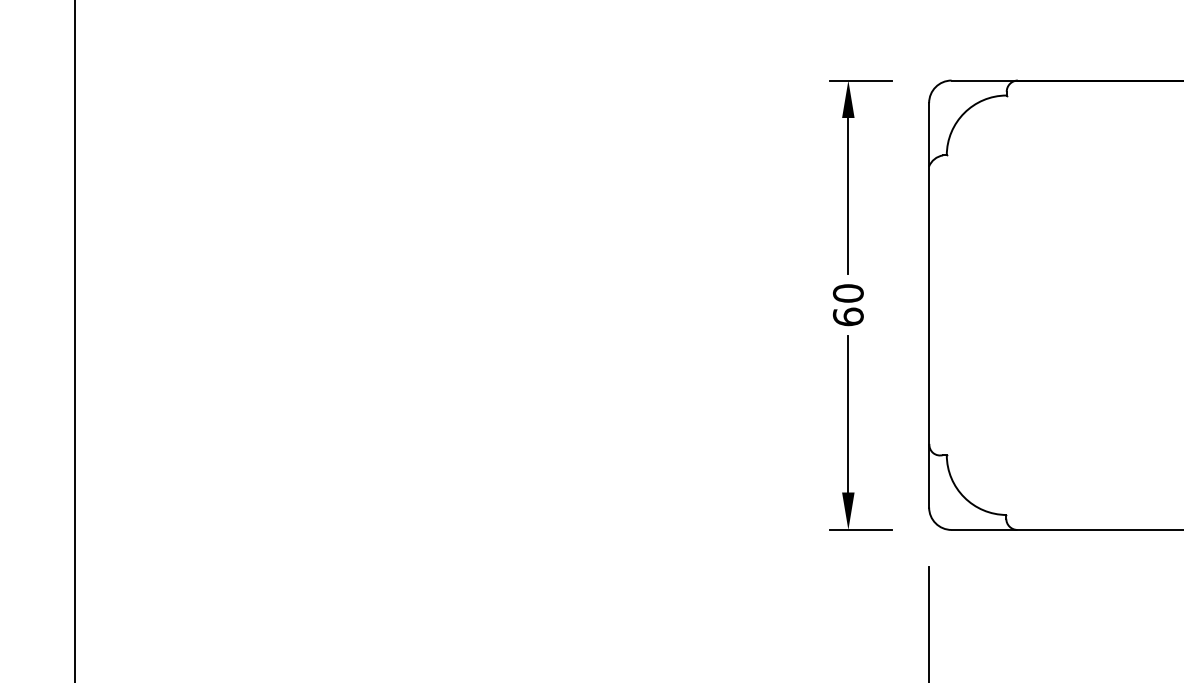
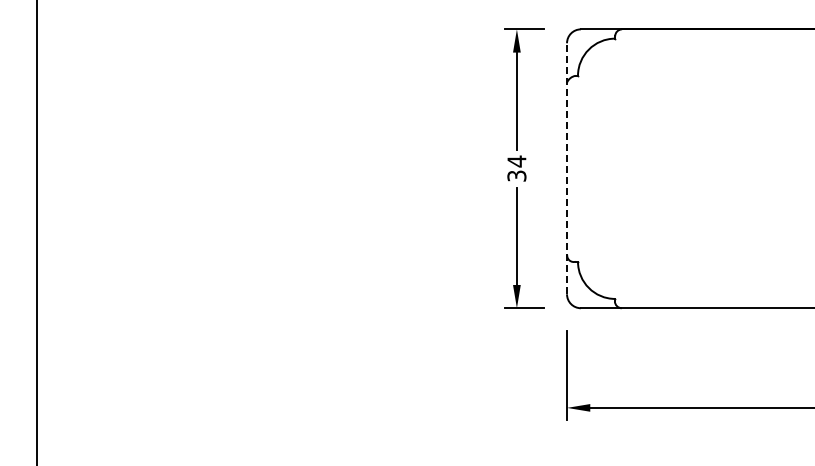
text: (847, 304) -> (516, 168), 60 -> 34
line: (929, 304) -> (567, 168), solid -> dashed

